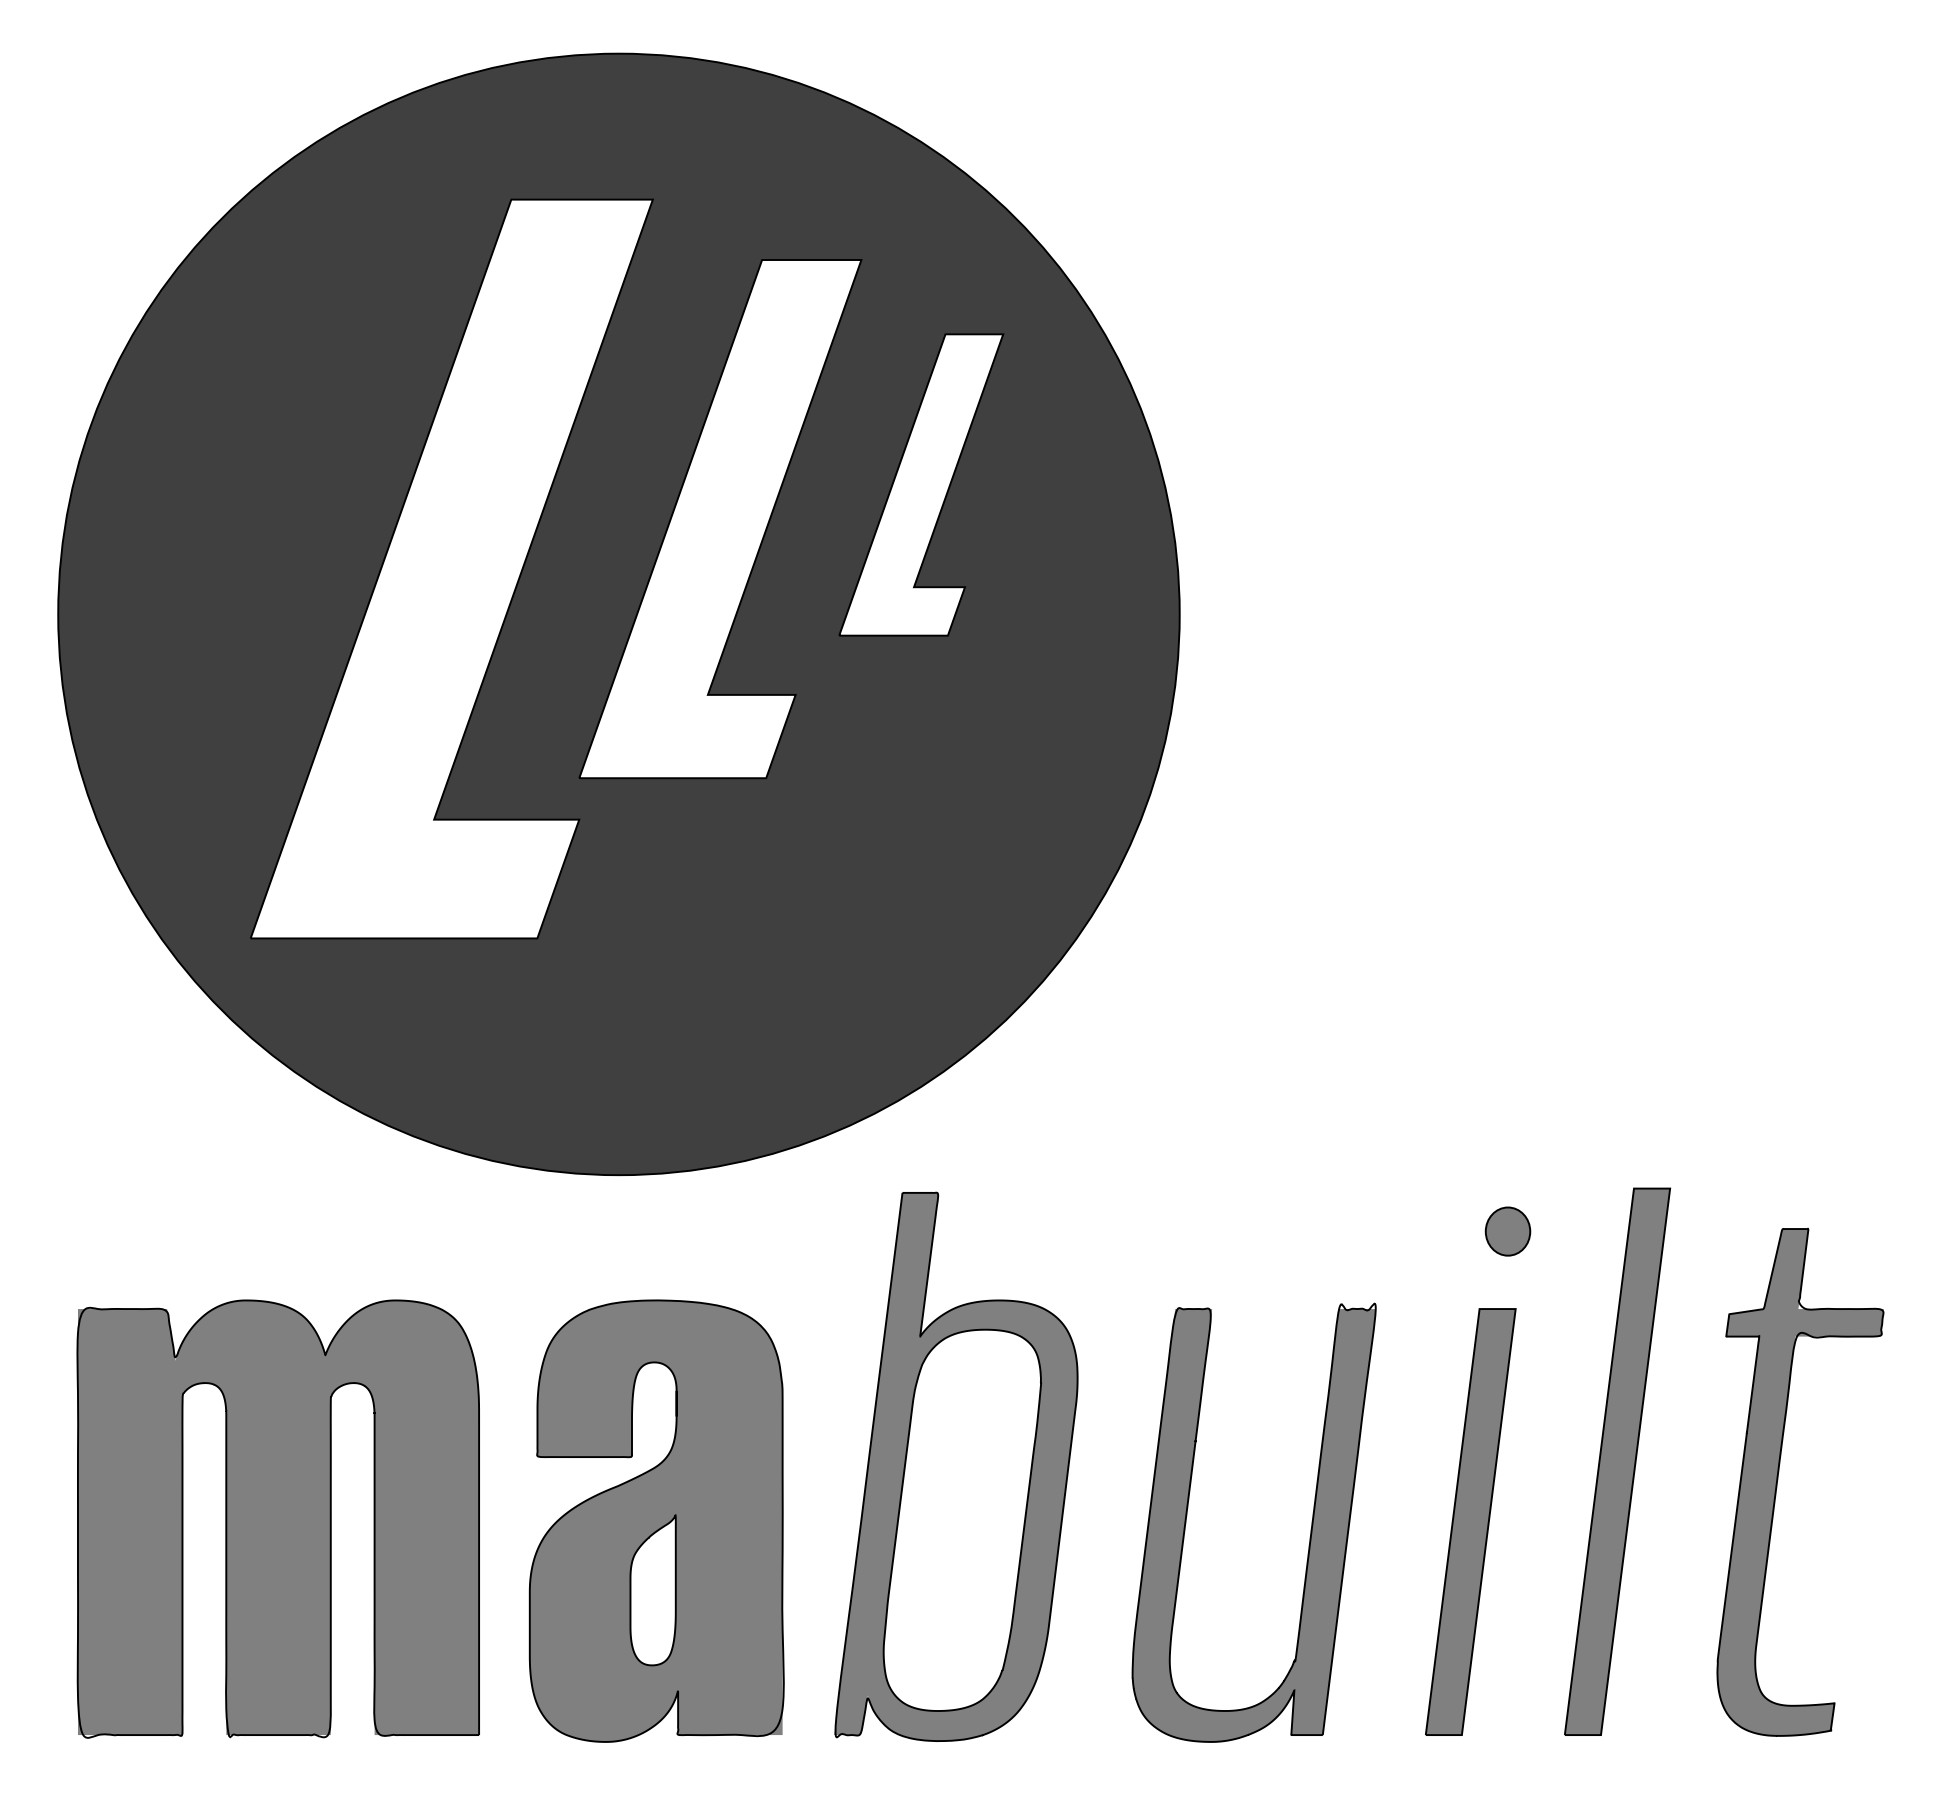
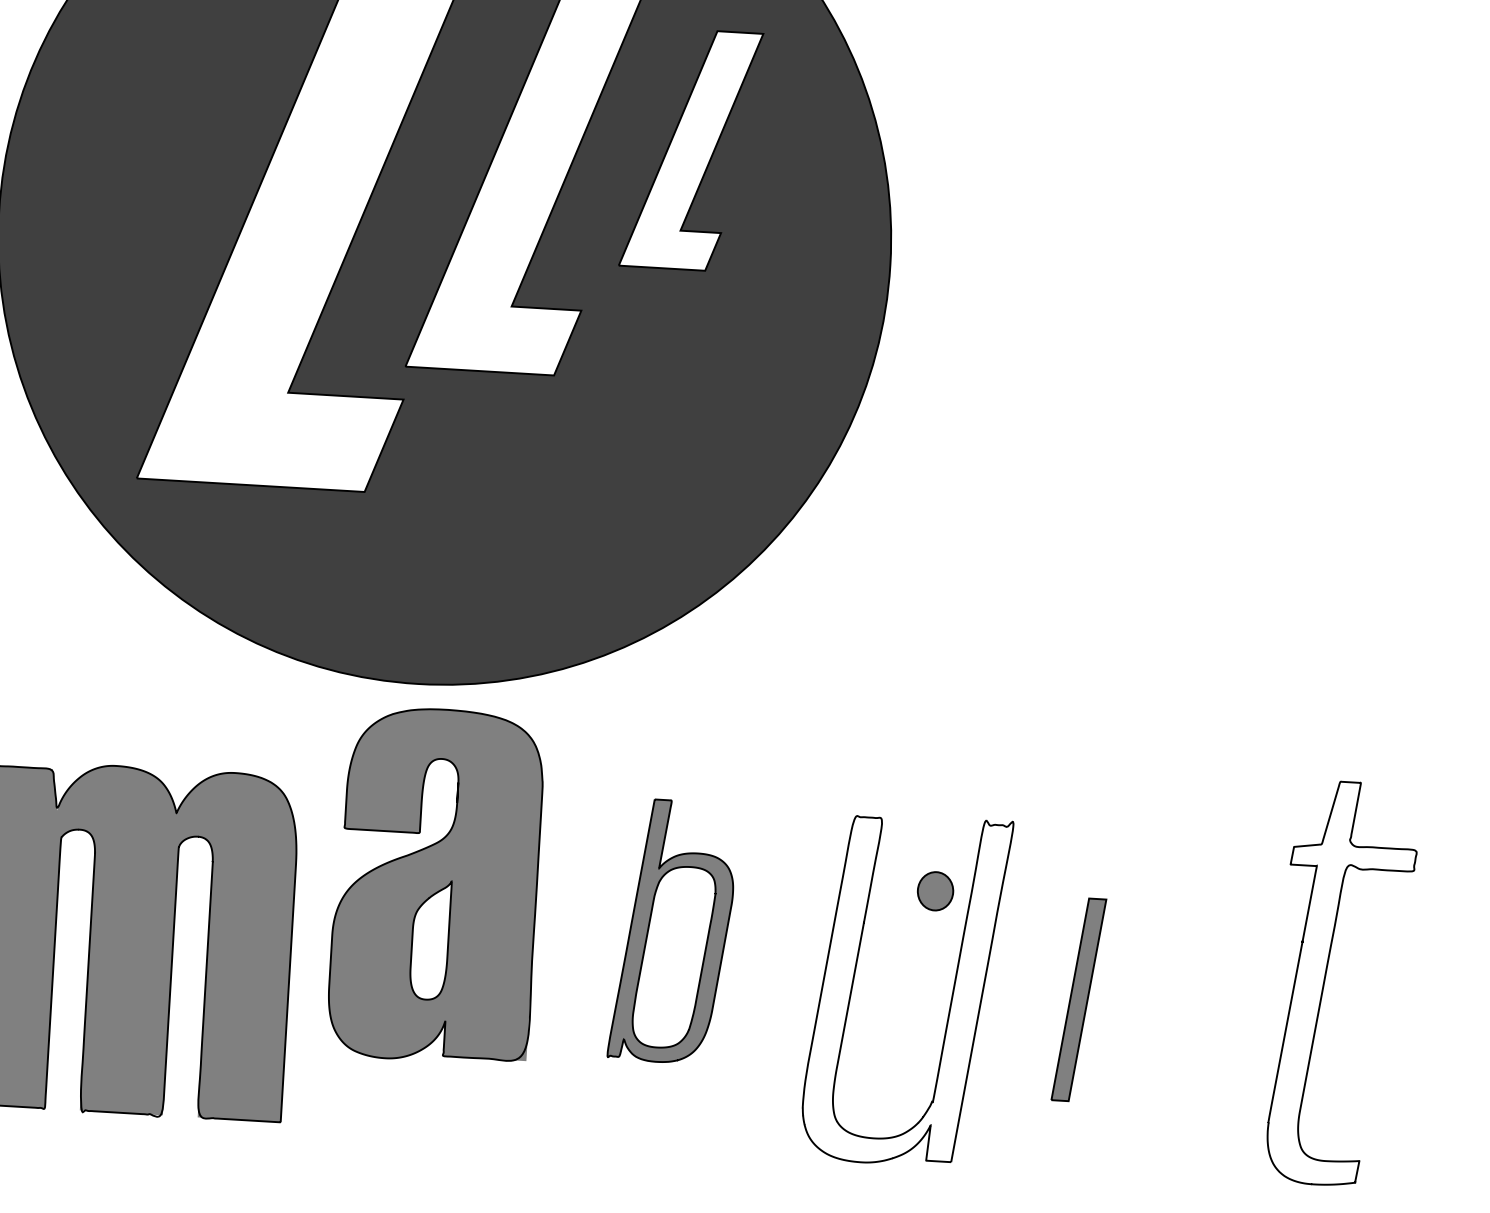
part: (1507, 1231) -> (935, 891), moved
part: (1617, 1461) -> (1198, 958), removed
part: (956, 1466) -> (672, 931), size x0.6
fill: (1800, 1482) -> (1342, 984), removed
part: (656, 1520) -> (436, 884), moved
part: (1470, 1521) -> (1078, 999), size x0.6
fill: (1253, 1525) -> (906, 992), removed

